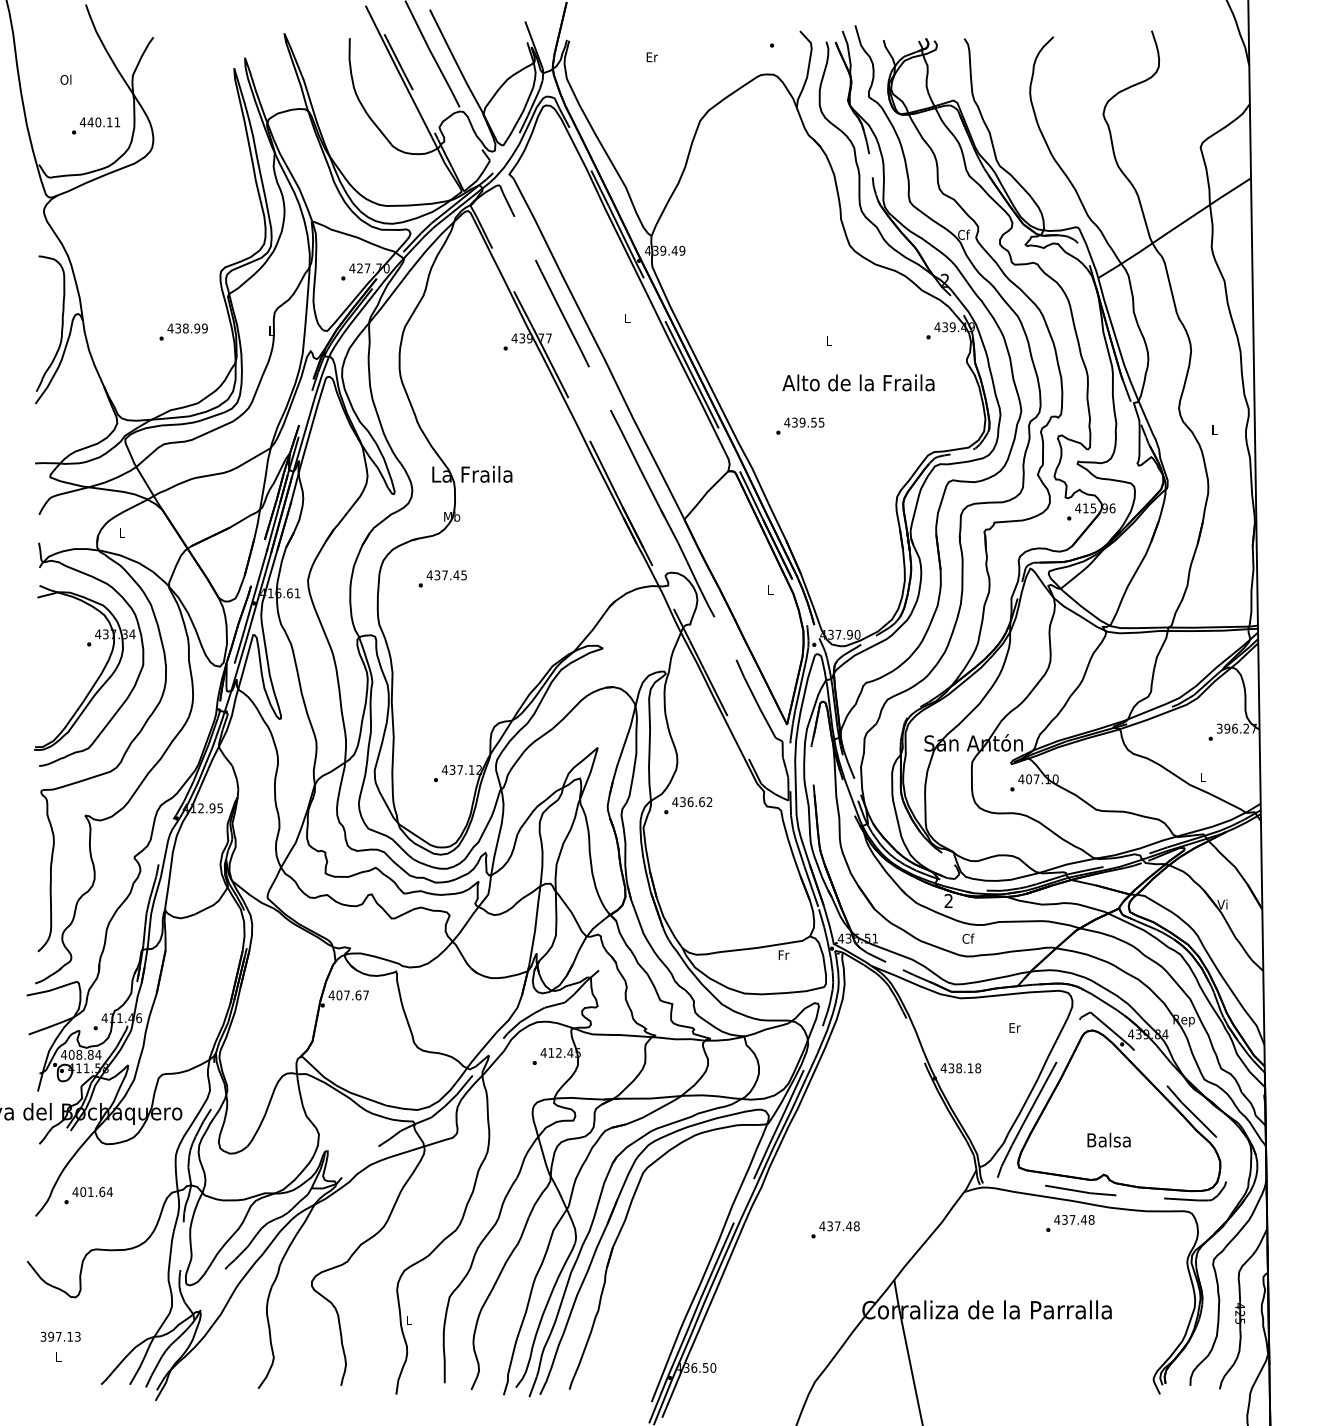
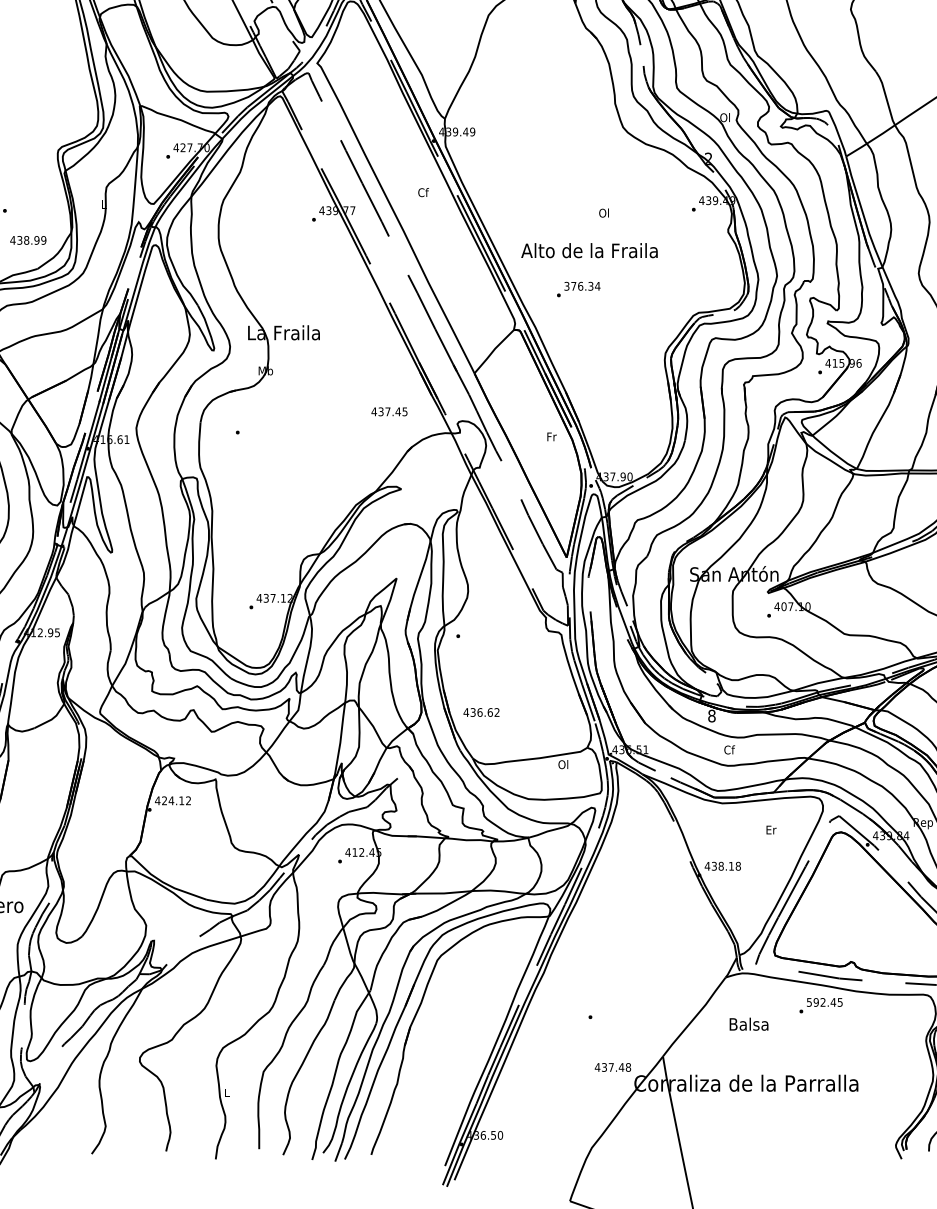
text: (964, 234) -> (726, 117), Cf -> Ol
text: (627, 318) -> (423, 192), L -> Cf
text: (187, 328) -> (28, 240), moved
text: (828, 341) -> (603, 213), L -> Ol
text: (858, 382) -> (589, 250), moved
text: (804, 422) -> (582, 286), 439.55 -> 376.34
text: (446, 575) -> (389, 411), moved
text: (770, 590) -> (551, 437), L -> Fr
text: (692, 802) -> (481, 712), moved
text: (948, 901) -> (711, 716), 2 -> 8
text: (783, 955) -> (563, 764), Fr -> Ol
text: (352, 995) -> (176, 800), 407.67 -> 424.12
text: (1108, 1139) -> (748, 1023), moved
text: (1074, 1219) -> (824, 1002), 437.48 -> 592.45
text: (839, 1226) -> (612, 1067), moved

